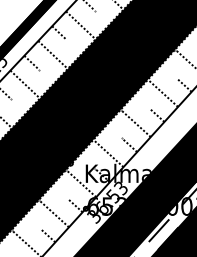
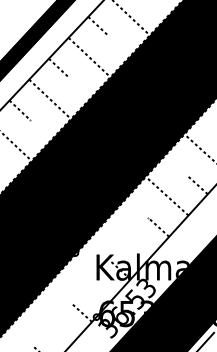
line: (108, 153) -> (128, 238), removed
line: (81, 183) -> (90, 281), removed
line: (53, 213) -> (50, 323), removed

